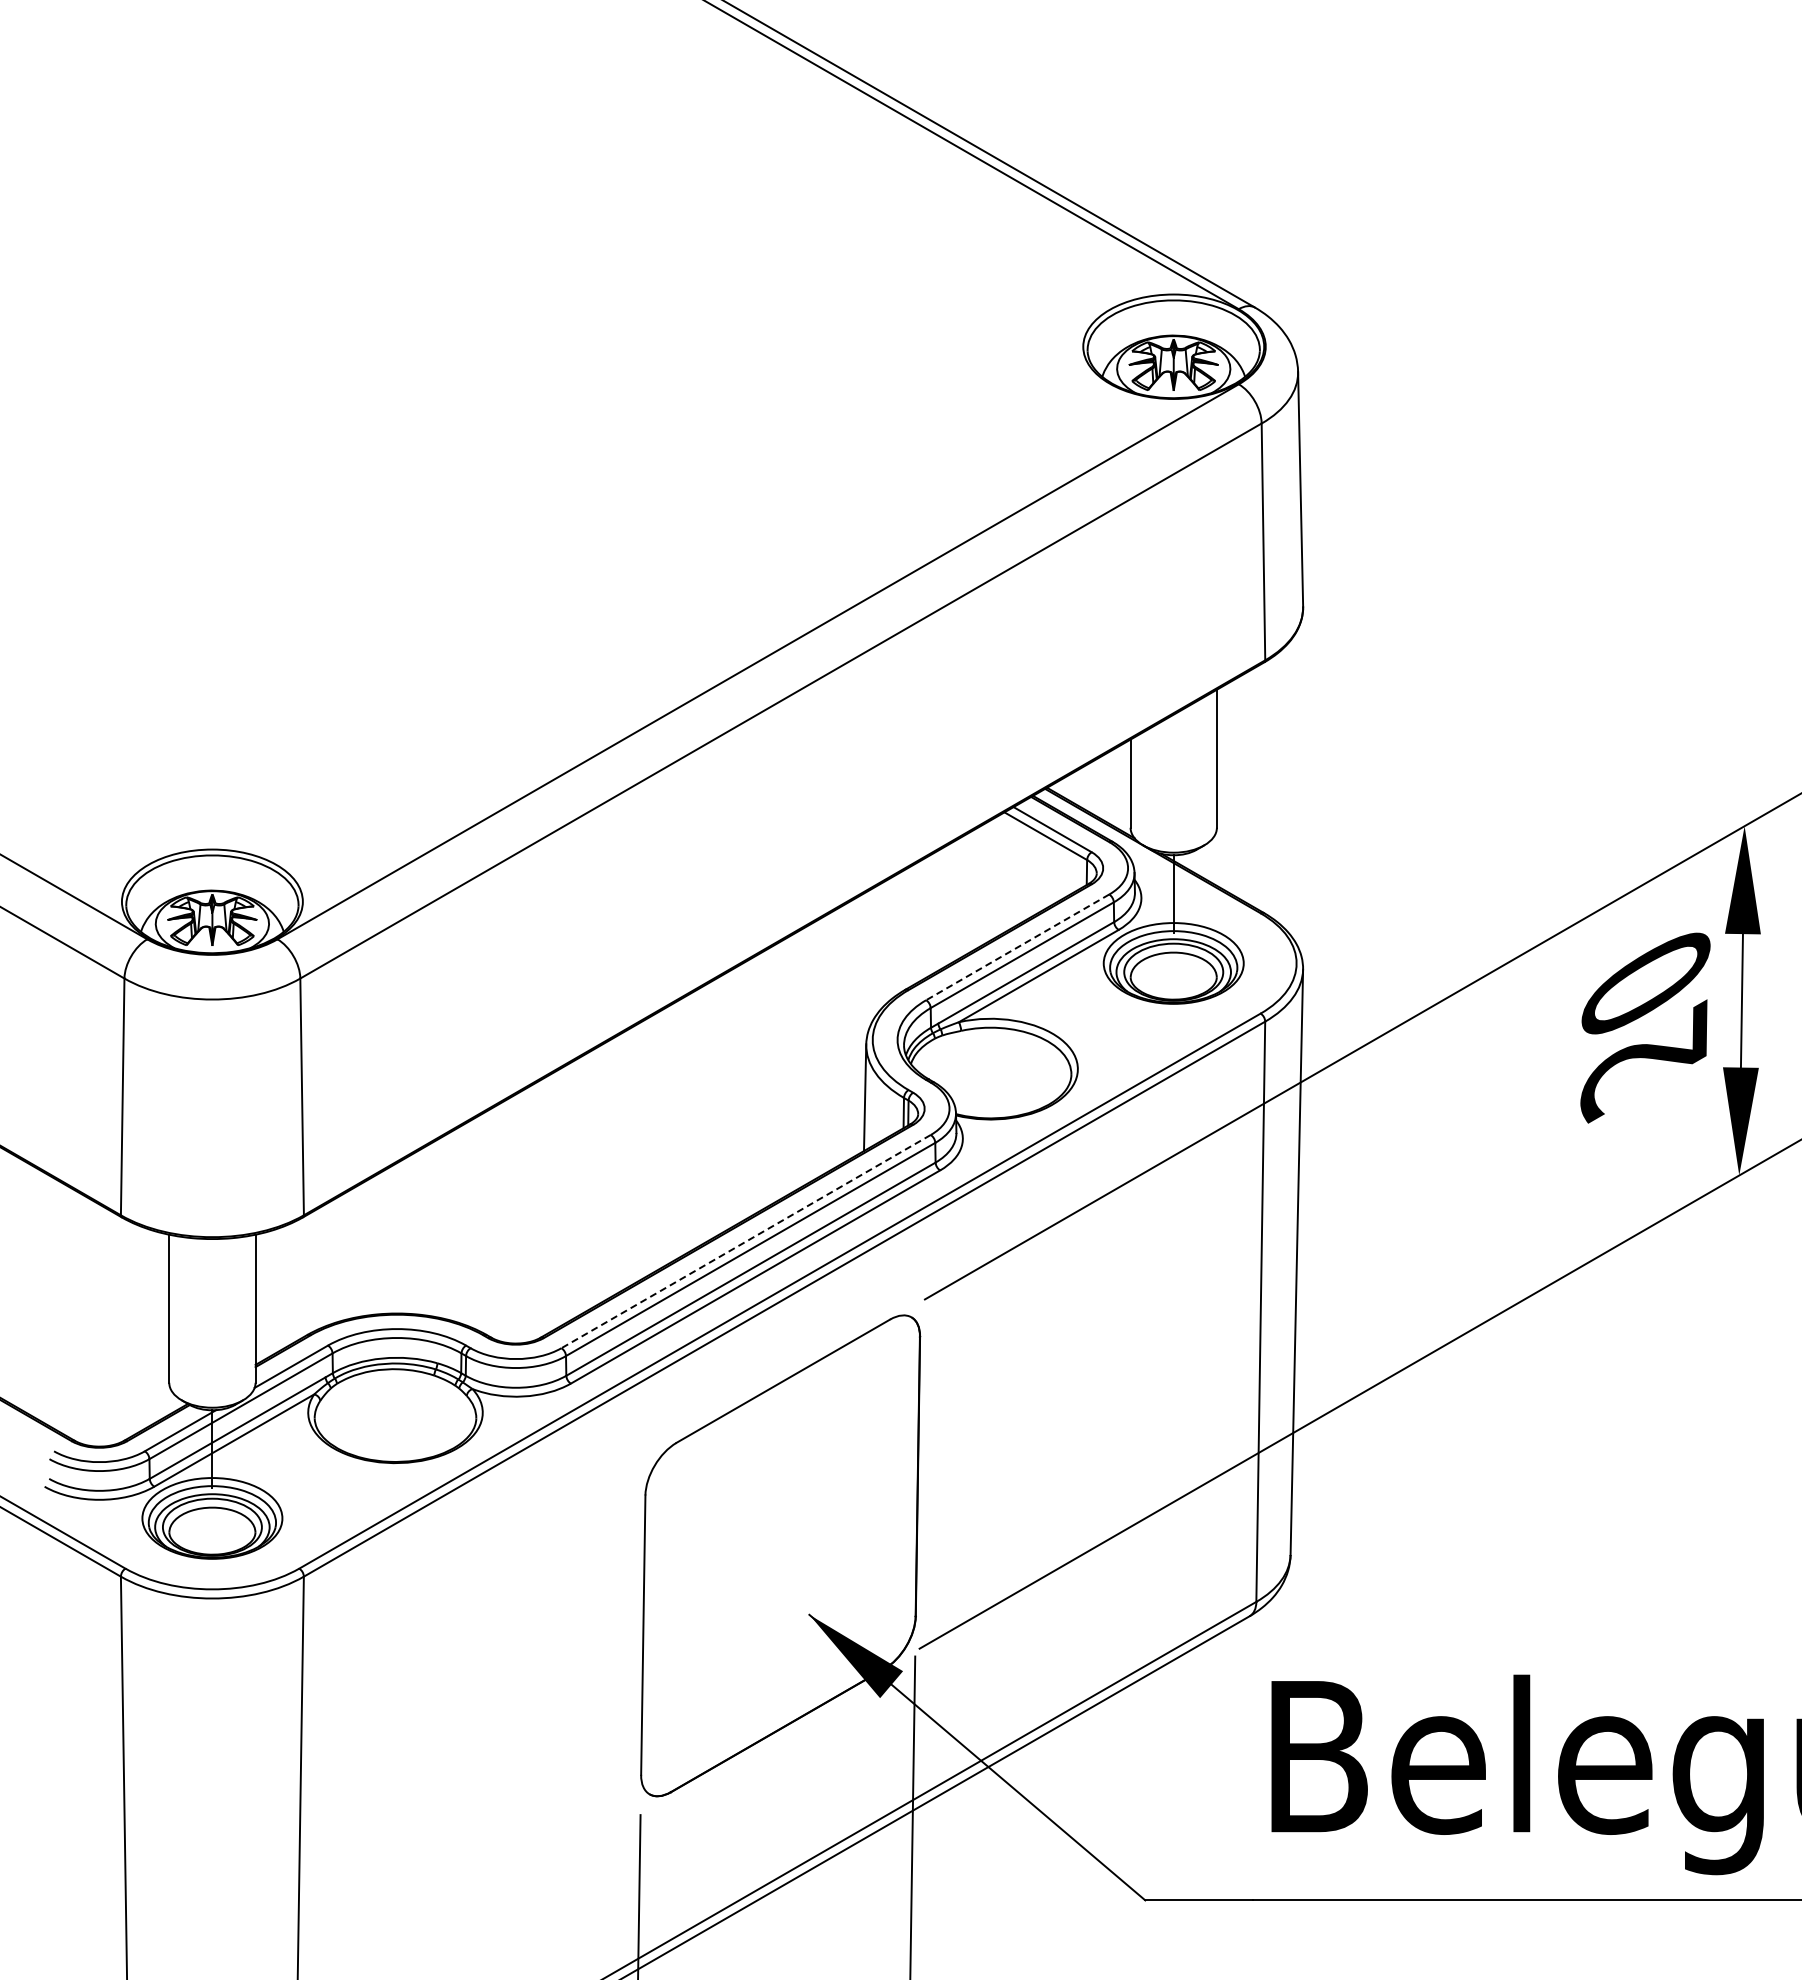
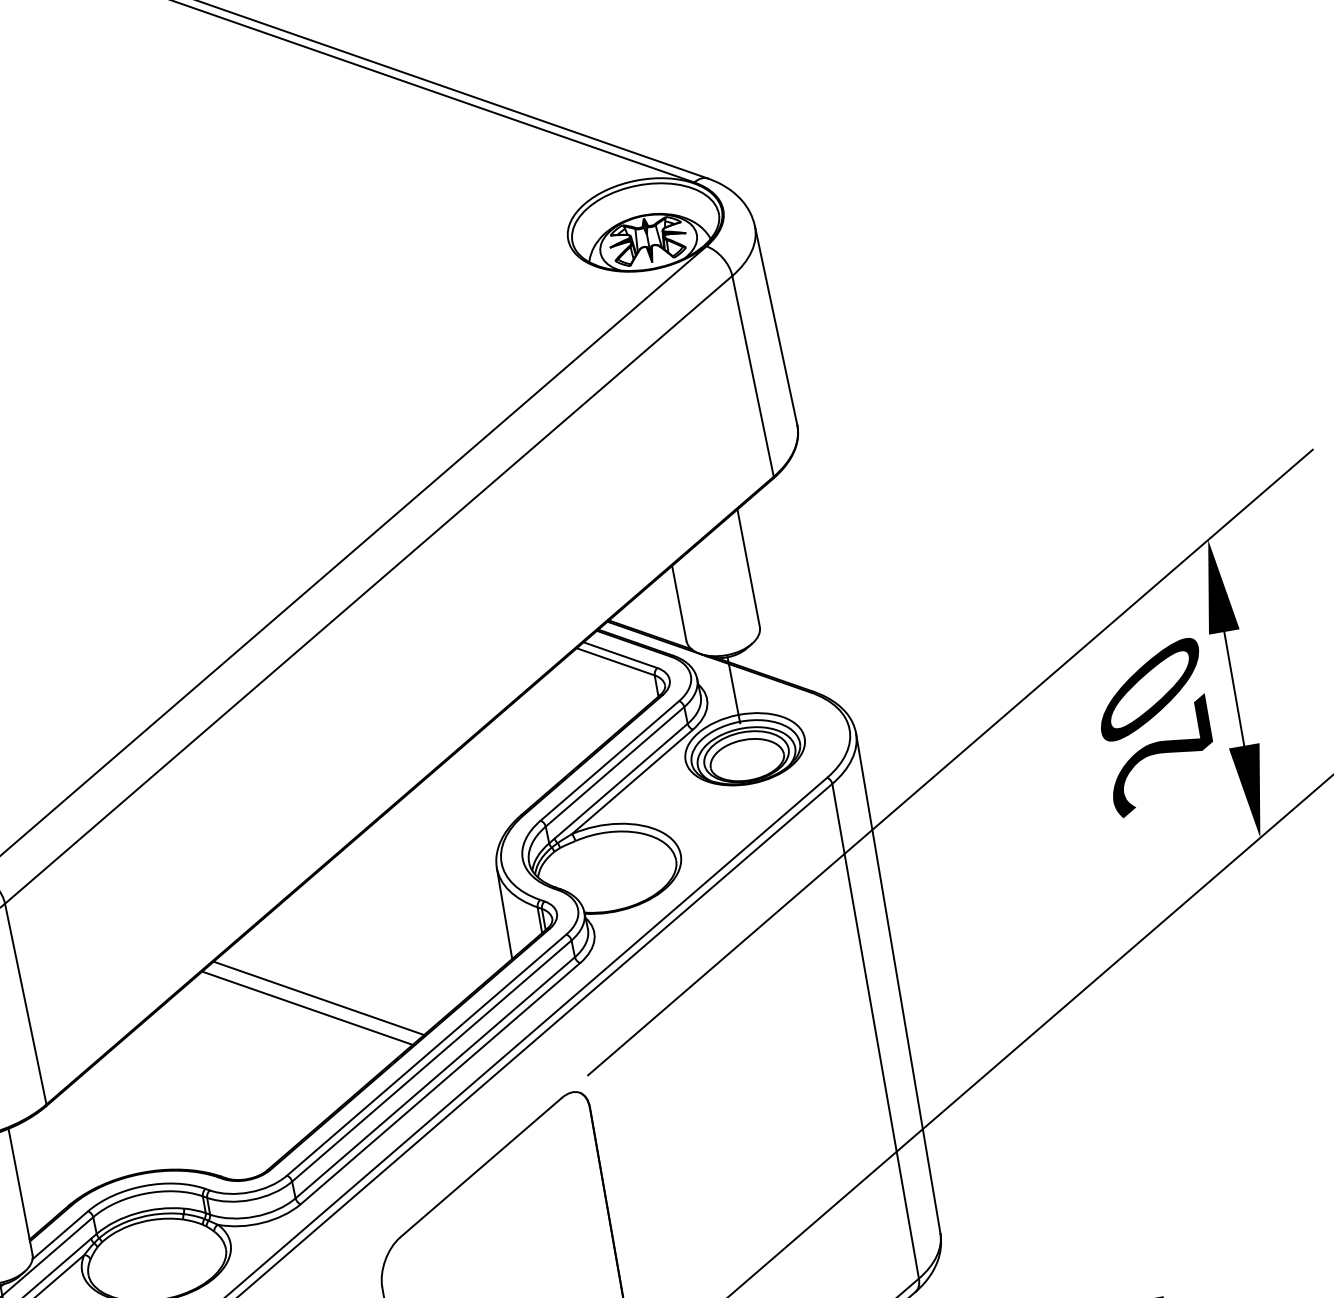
line: (1017, 947) -> (609, 761), dashed -> solid
line: (635, 1153) -> (318, 998), added
line: (620, 1162) -> (307, 1008), added
line: (745, 1241) -> (426, 1055), dashed -> solid

